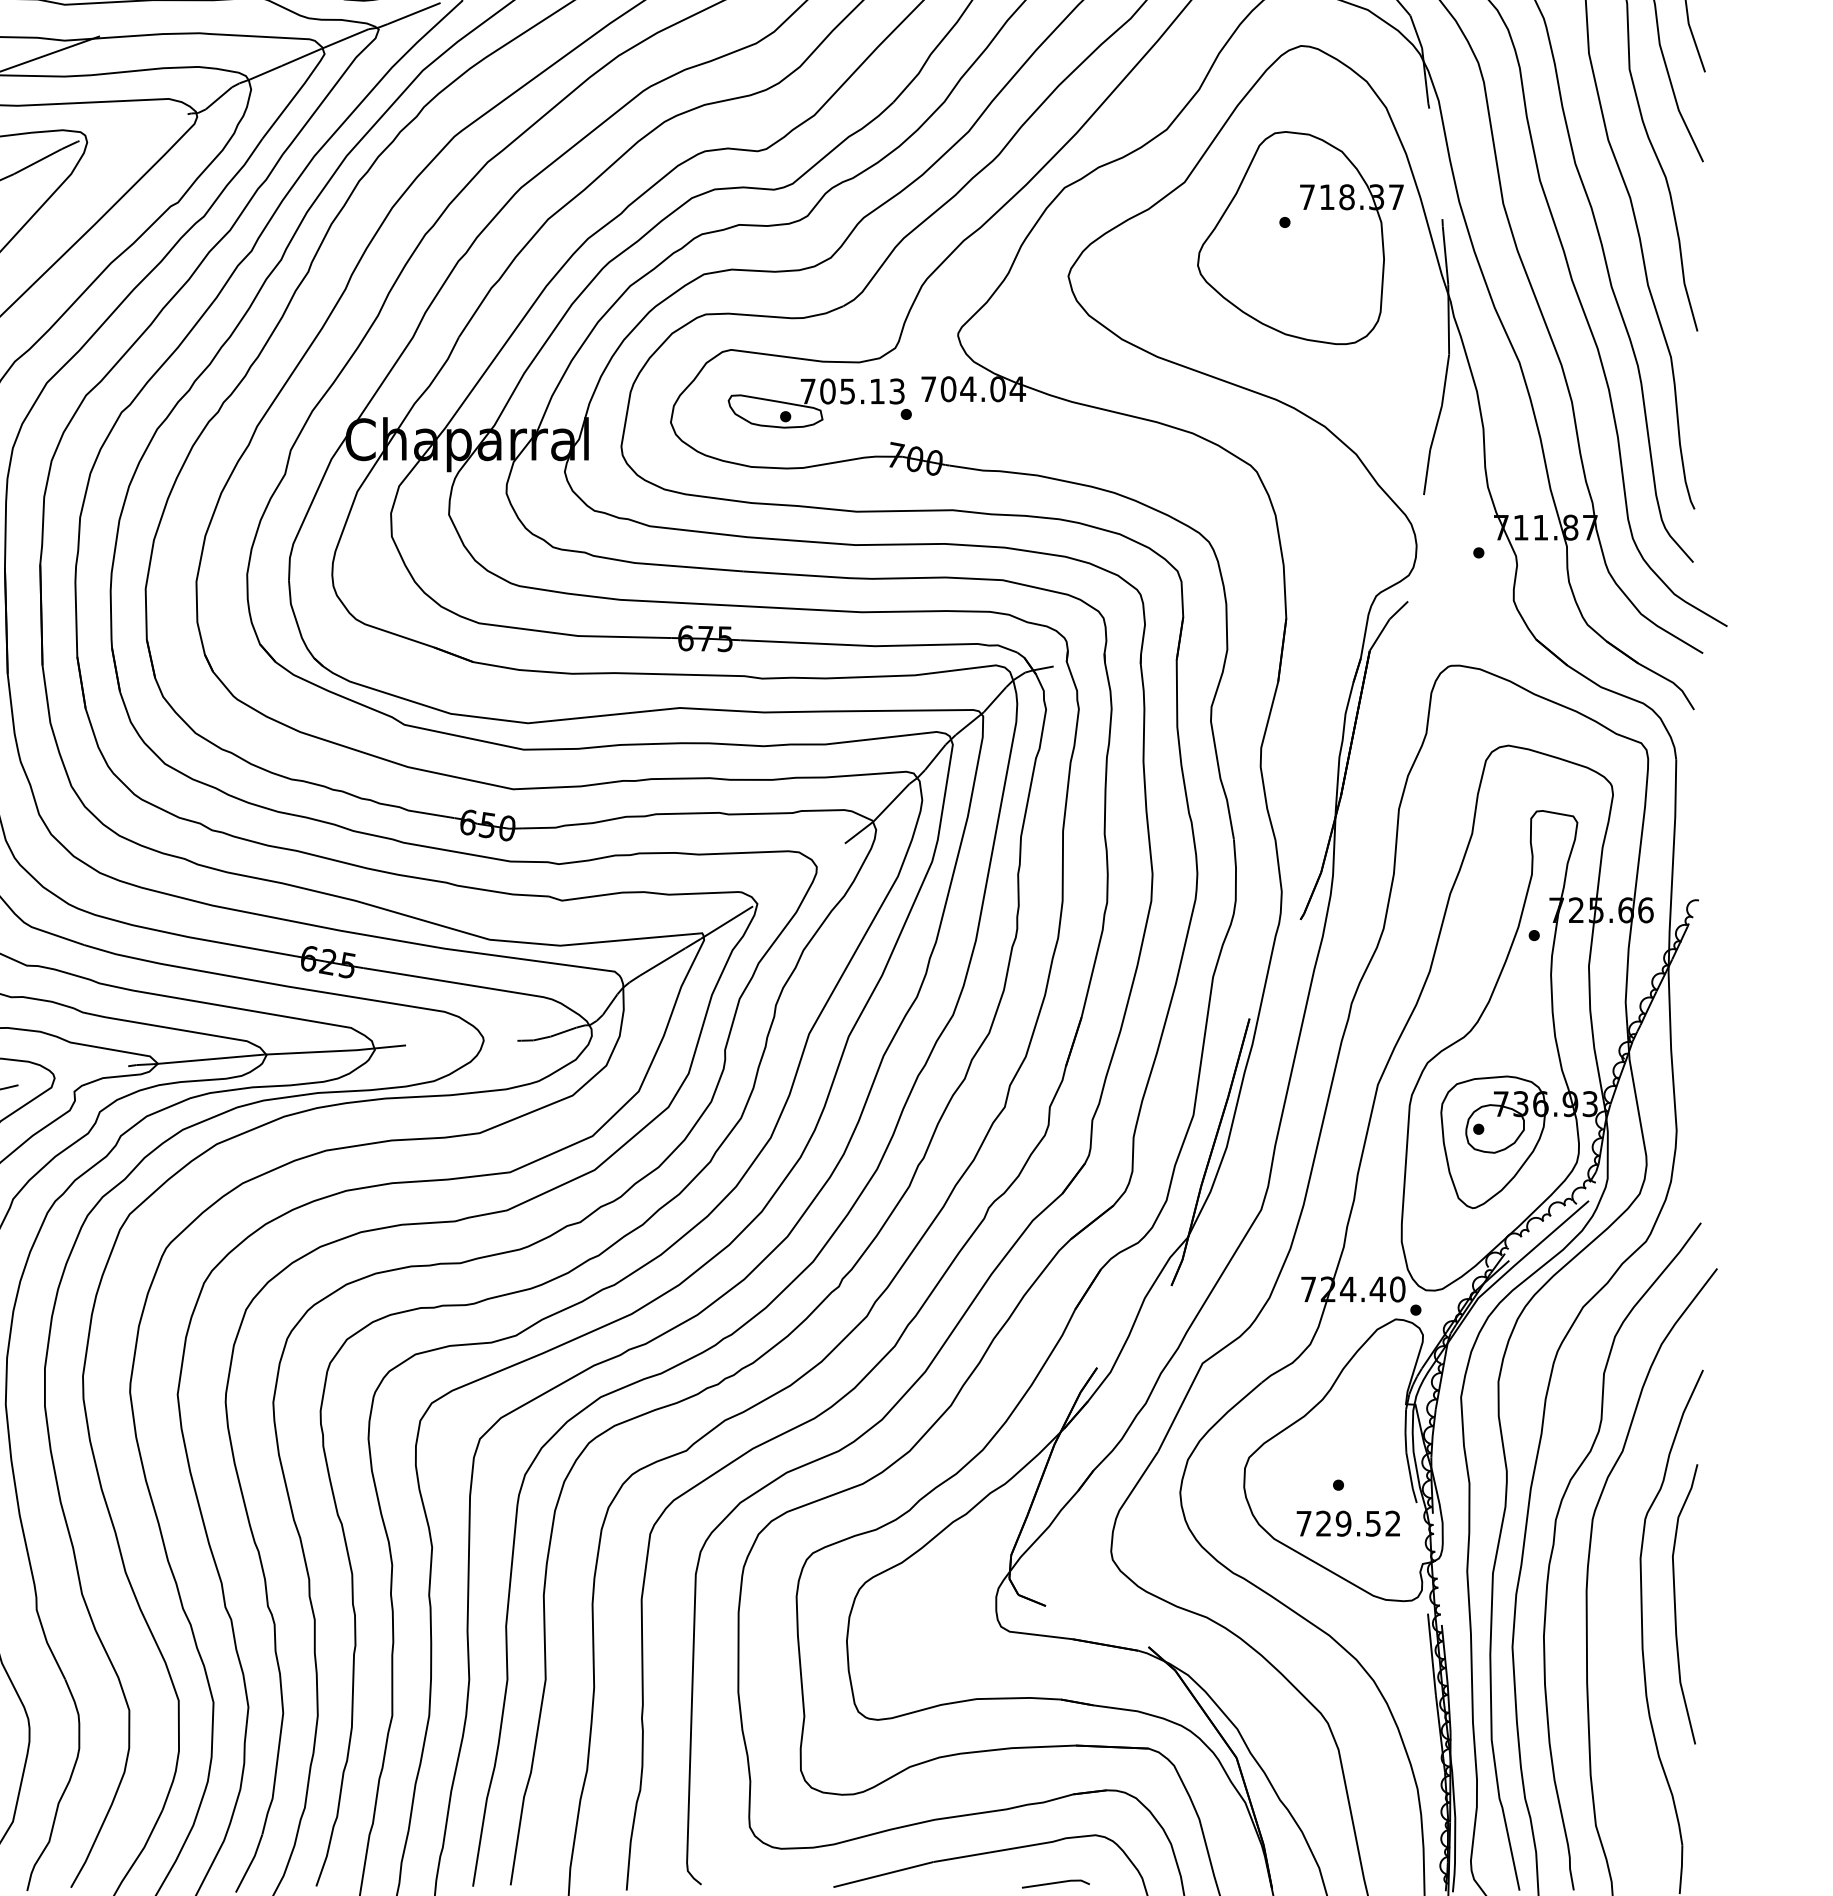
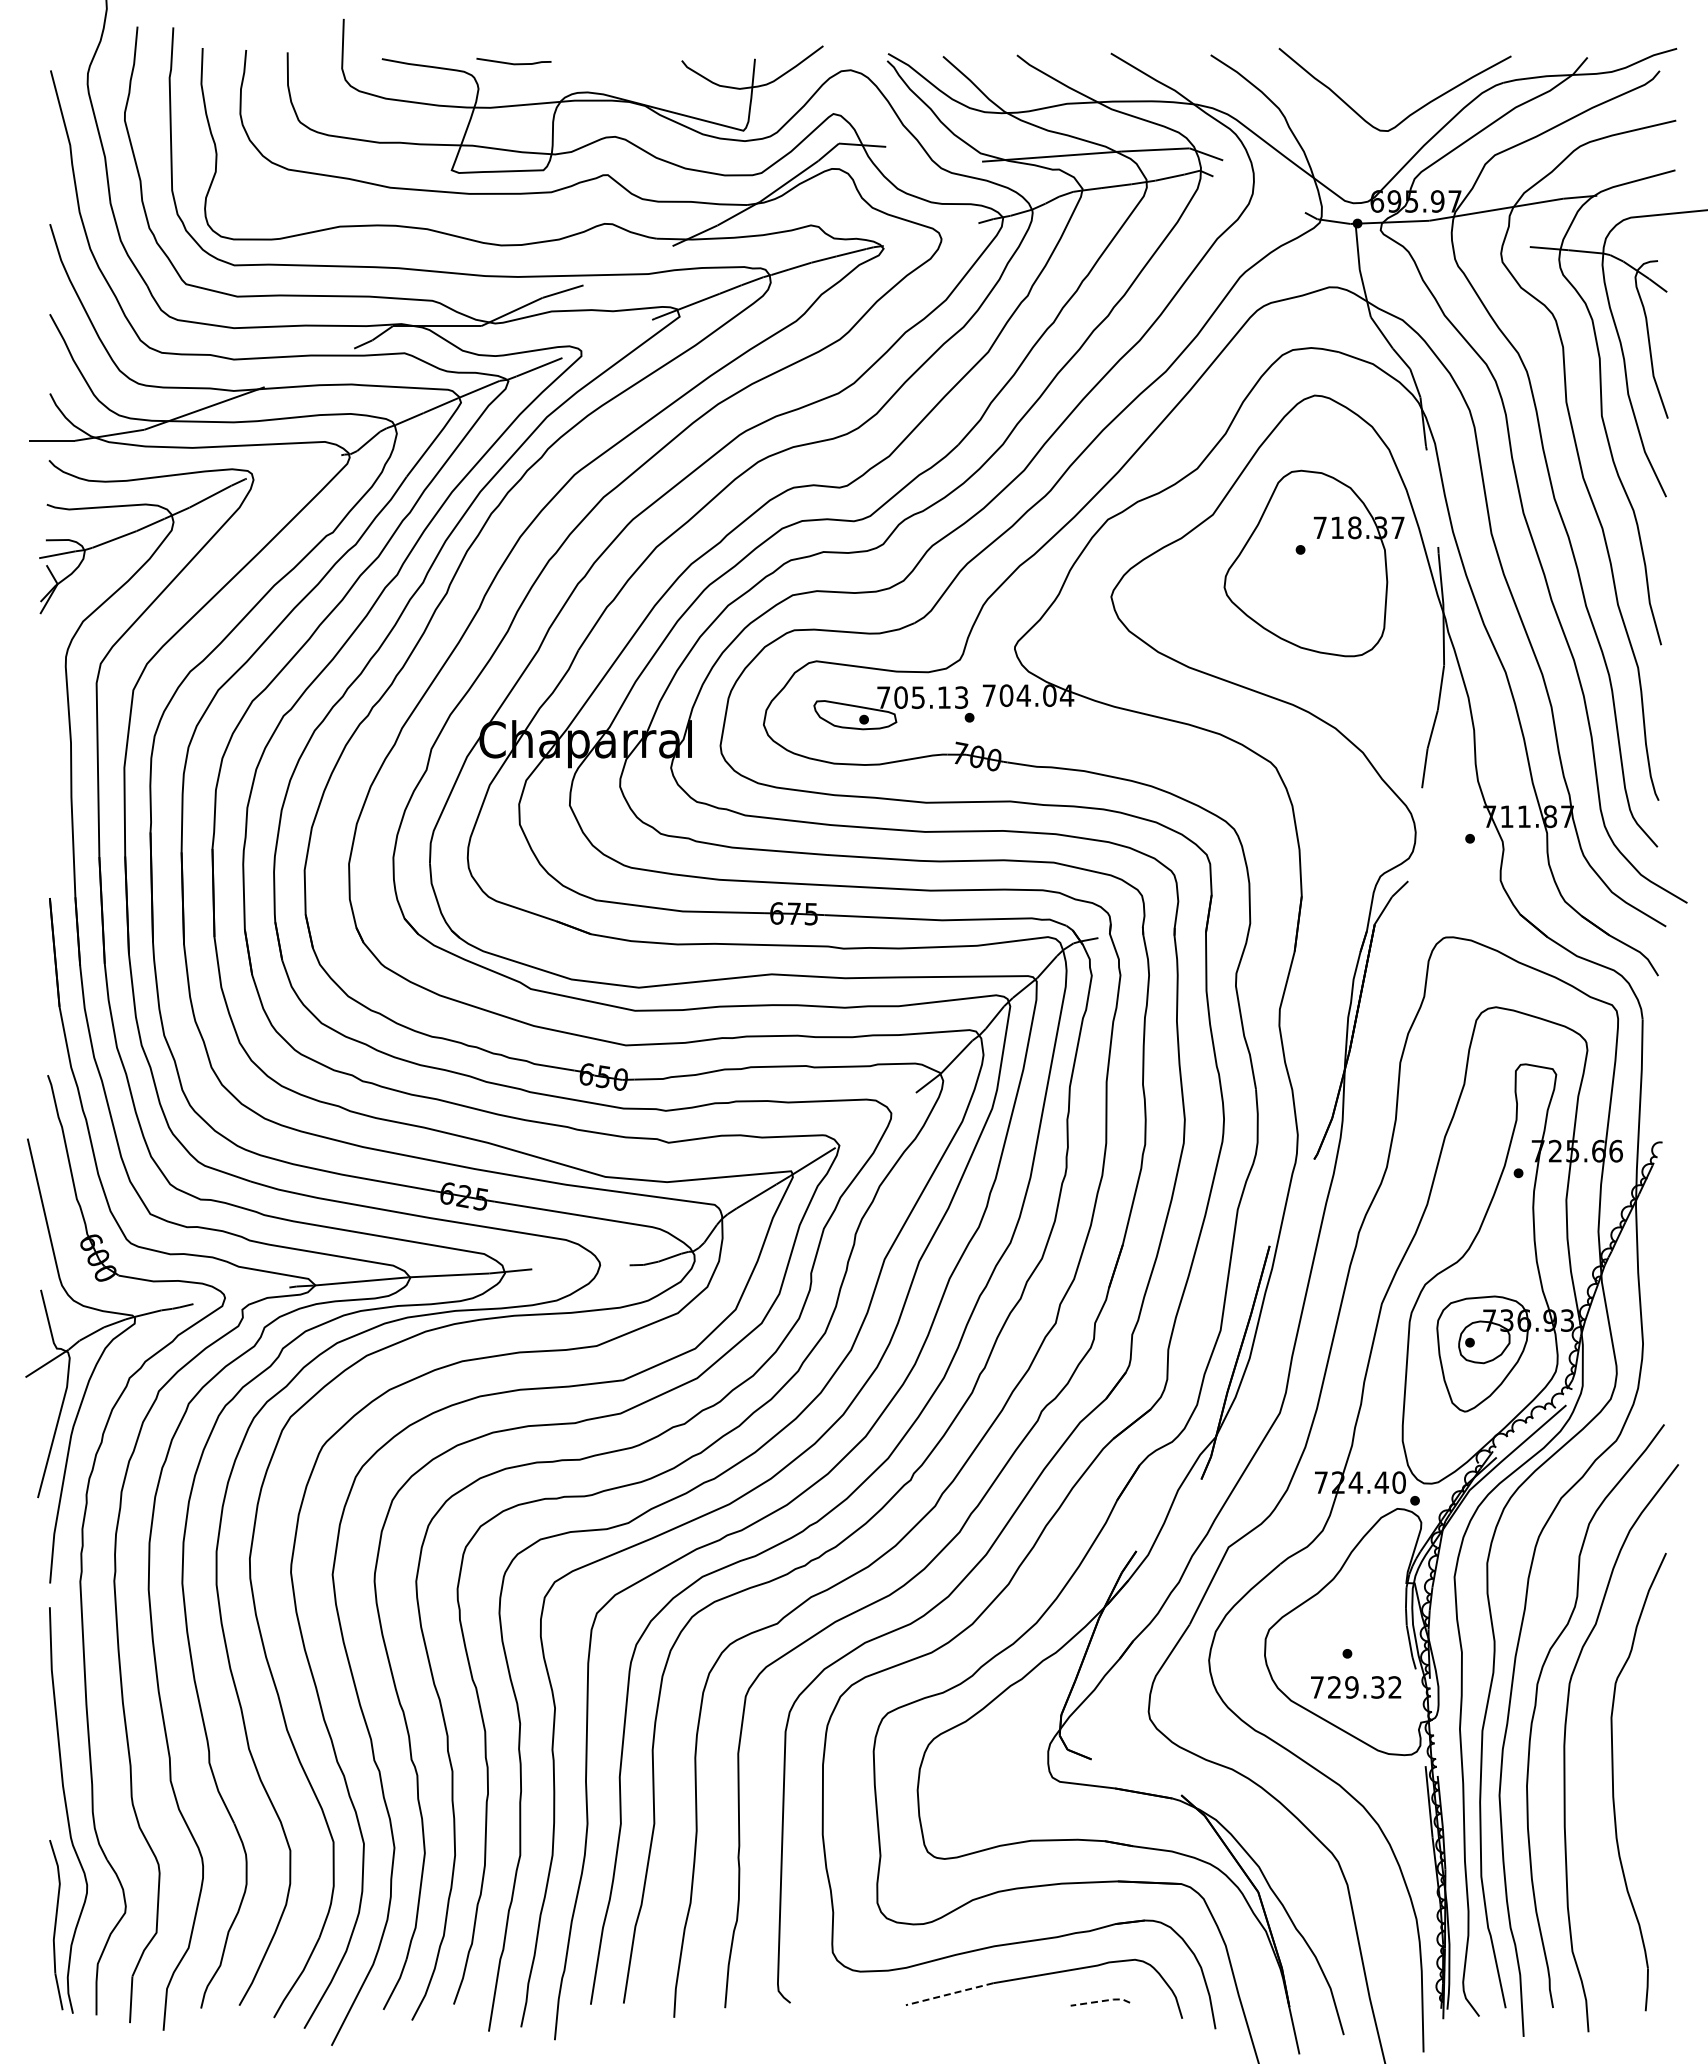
text: (1374, 1523) -> (1378, 1687), 729.52 -> 729.32
curve: (1676, 1603) -> (1642, 1757), removed
line: (883, 1874) -> (949, 1994), solid -> dashed
line: (1058, 1882) -> (1102, 2001), solid -> dashed

